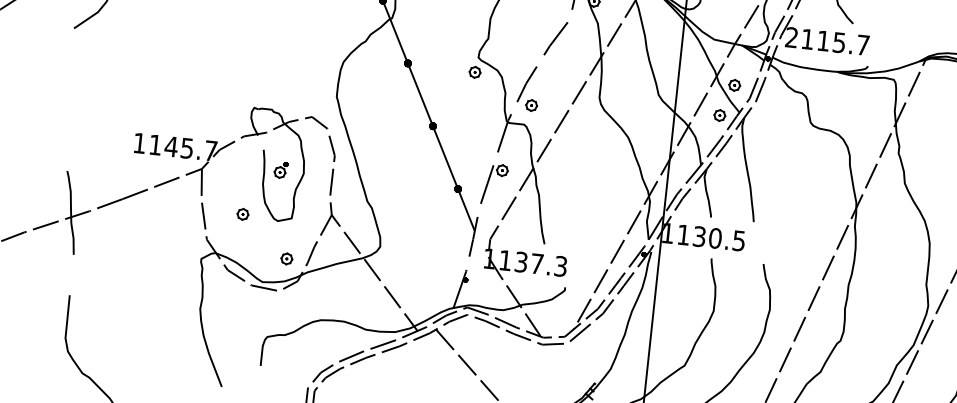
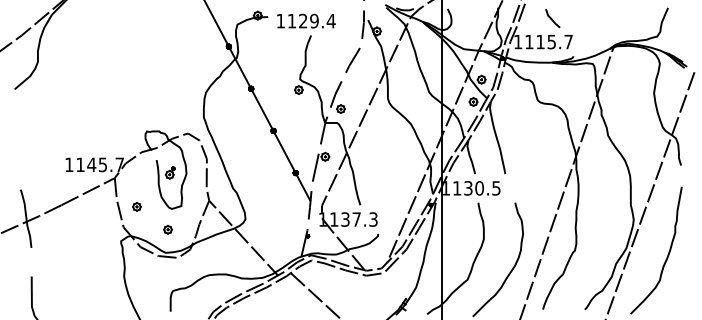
text: (791, 36) -> (517, 41), 2115.7 -> 1115.7
part: (242, 213) -> (136, 206), moved
part: (286, 258) -> (167, 229), moved

